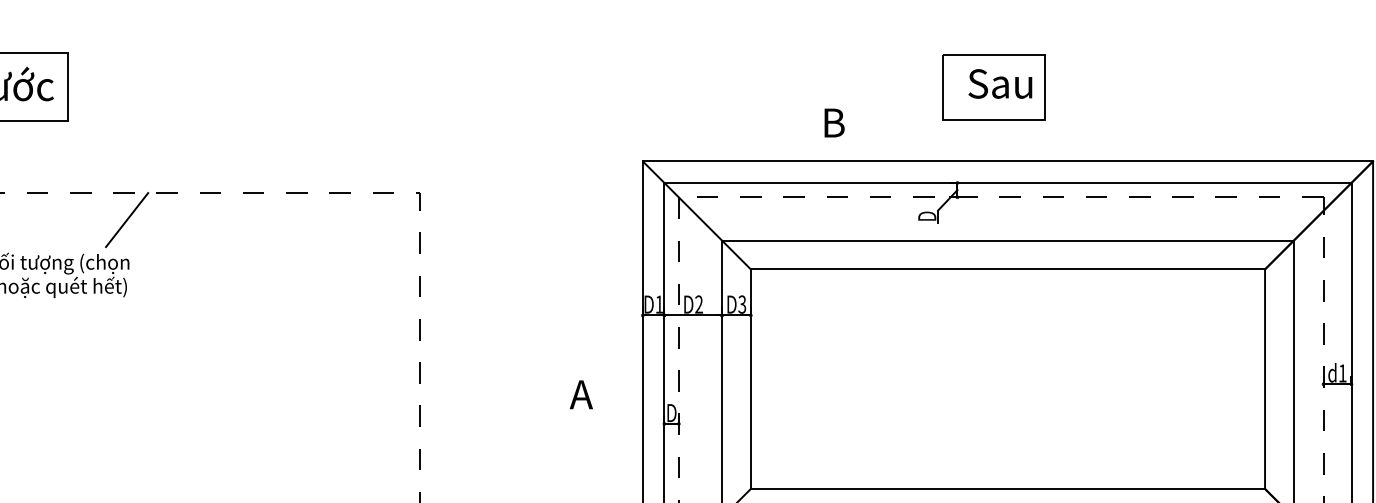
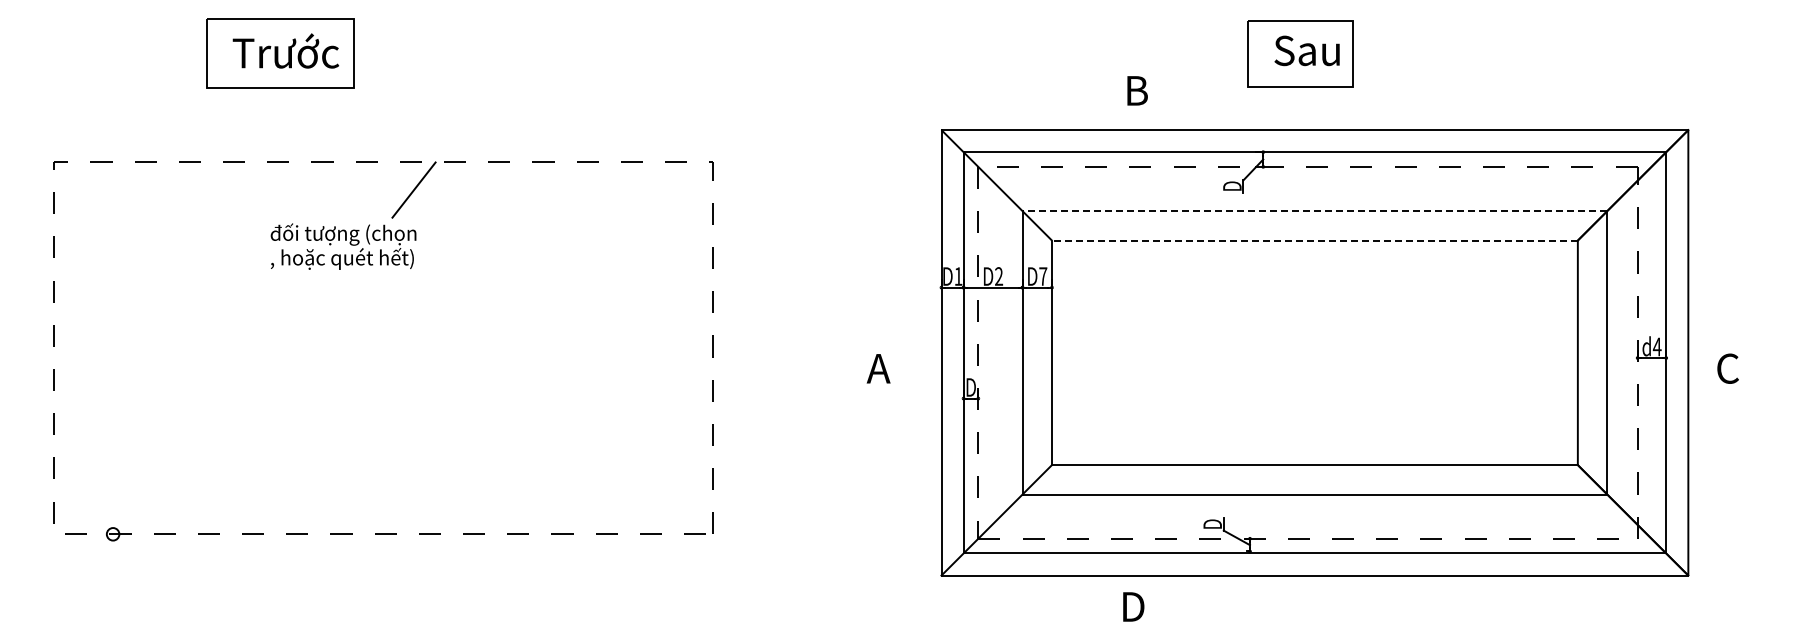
line: (1007, 240) -> (1314, 211), solid -> dashed
line: (1007, 269) -> (1314, 240), solid -> dashed
text: (742, 304) -> (1043, 276), D3 -> D7
text: (1341, 373) -> (1656, 346), d1 -> d4

